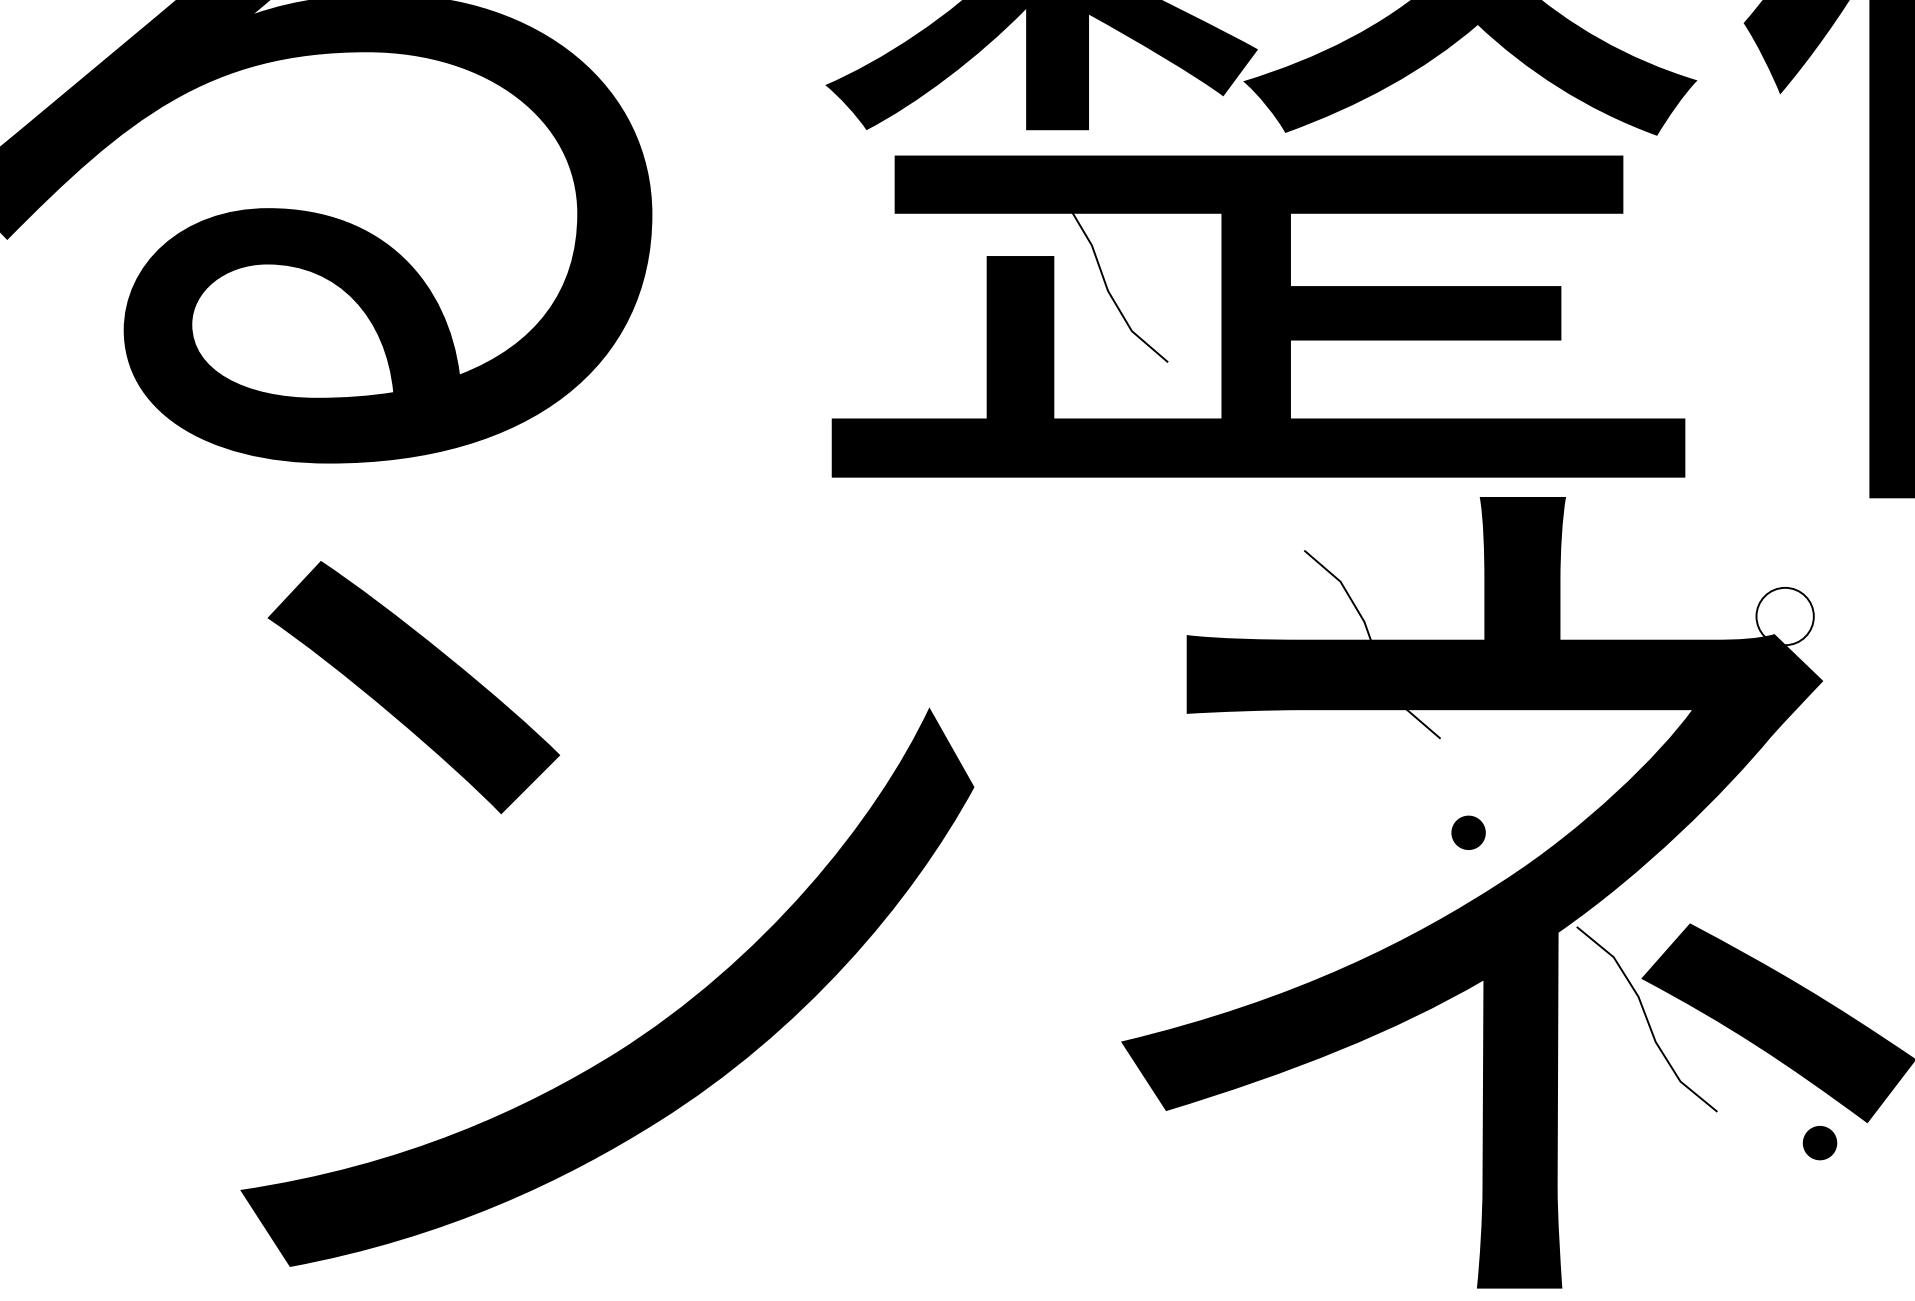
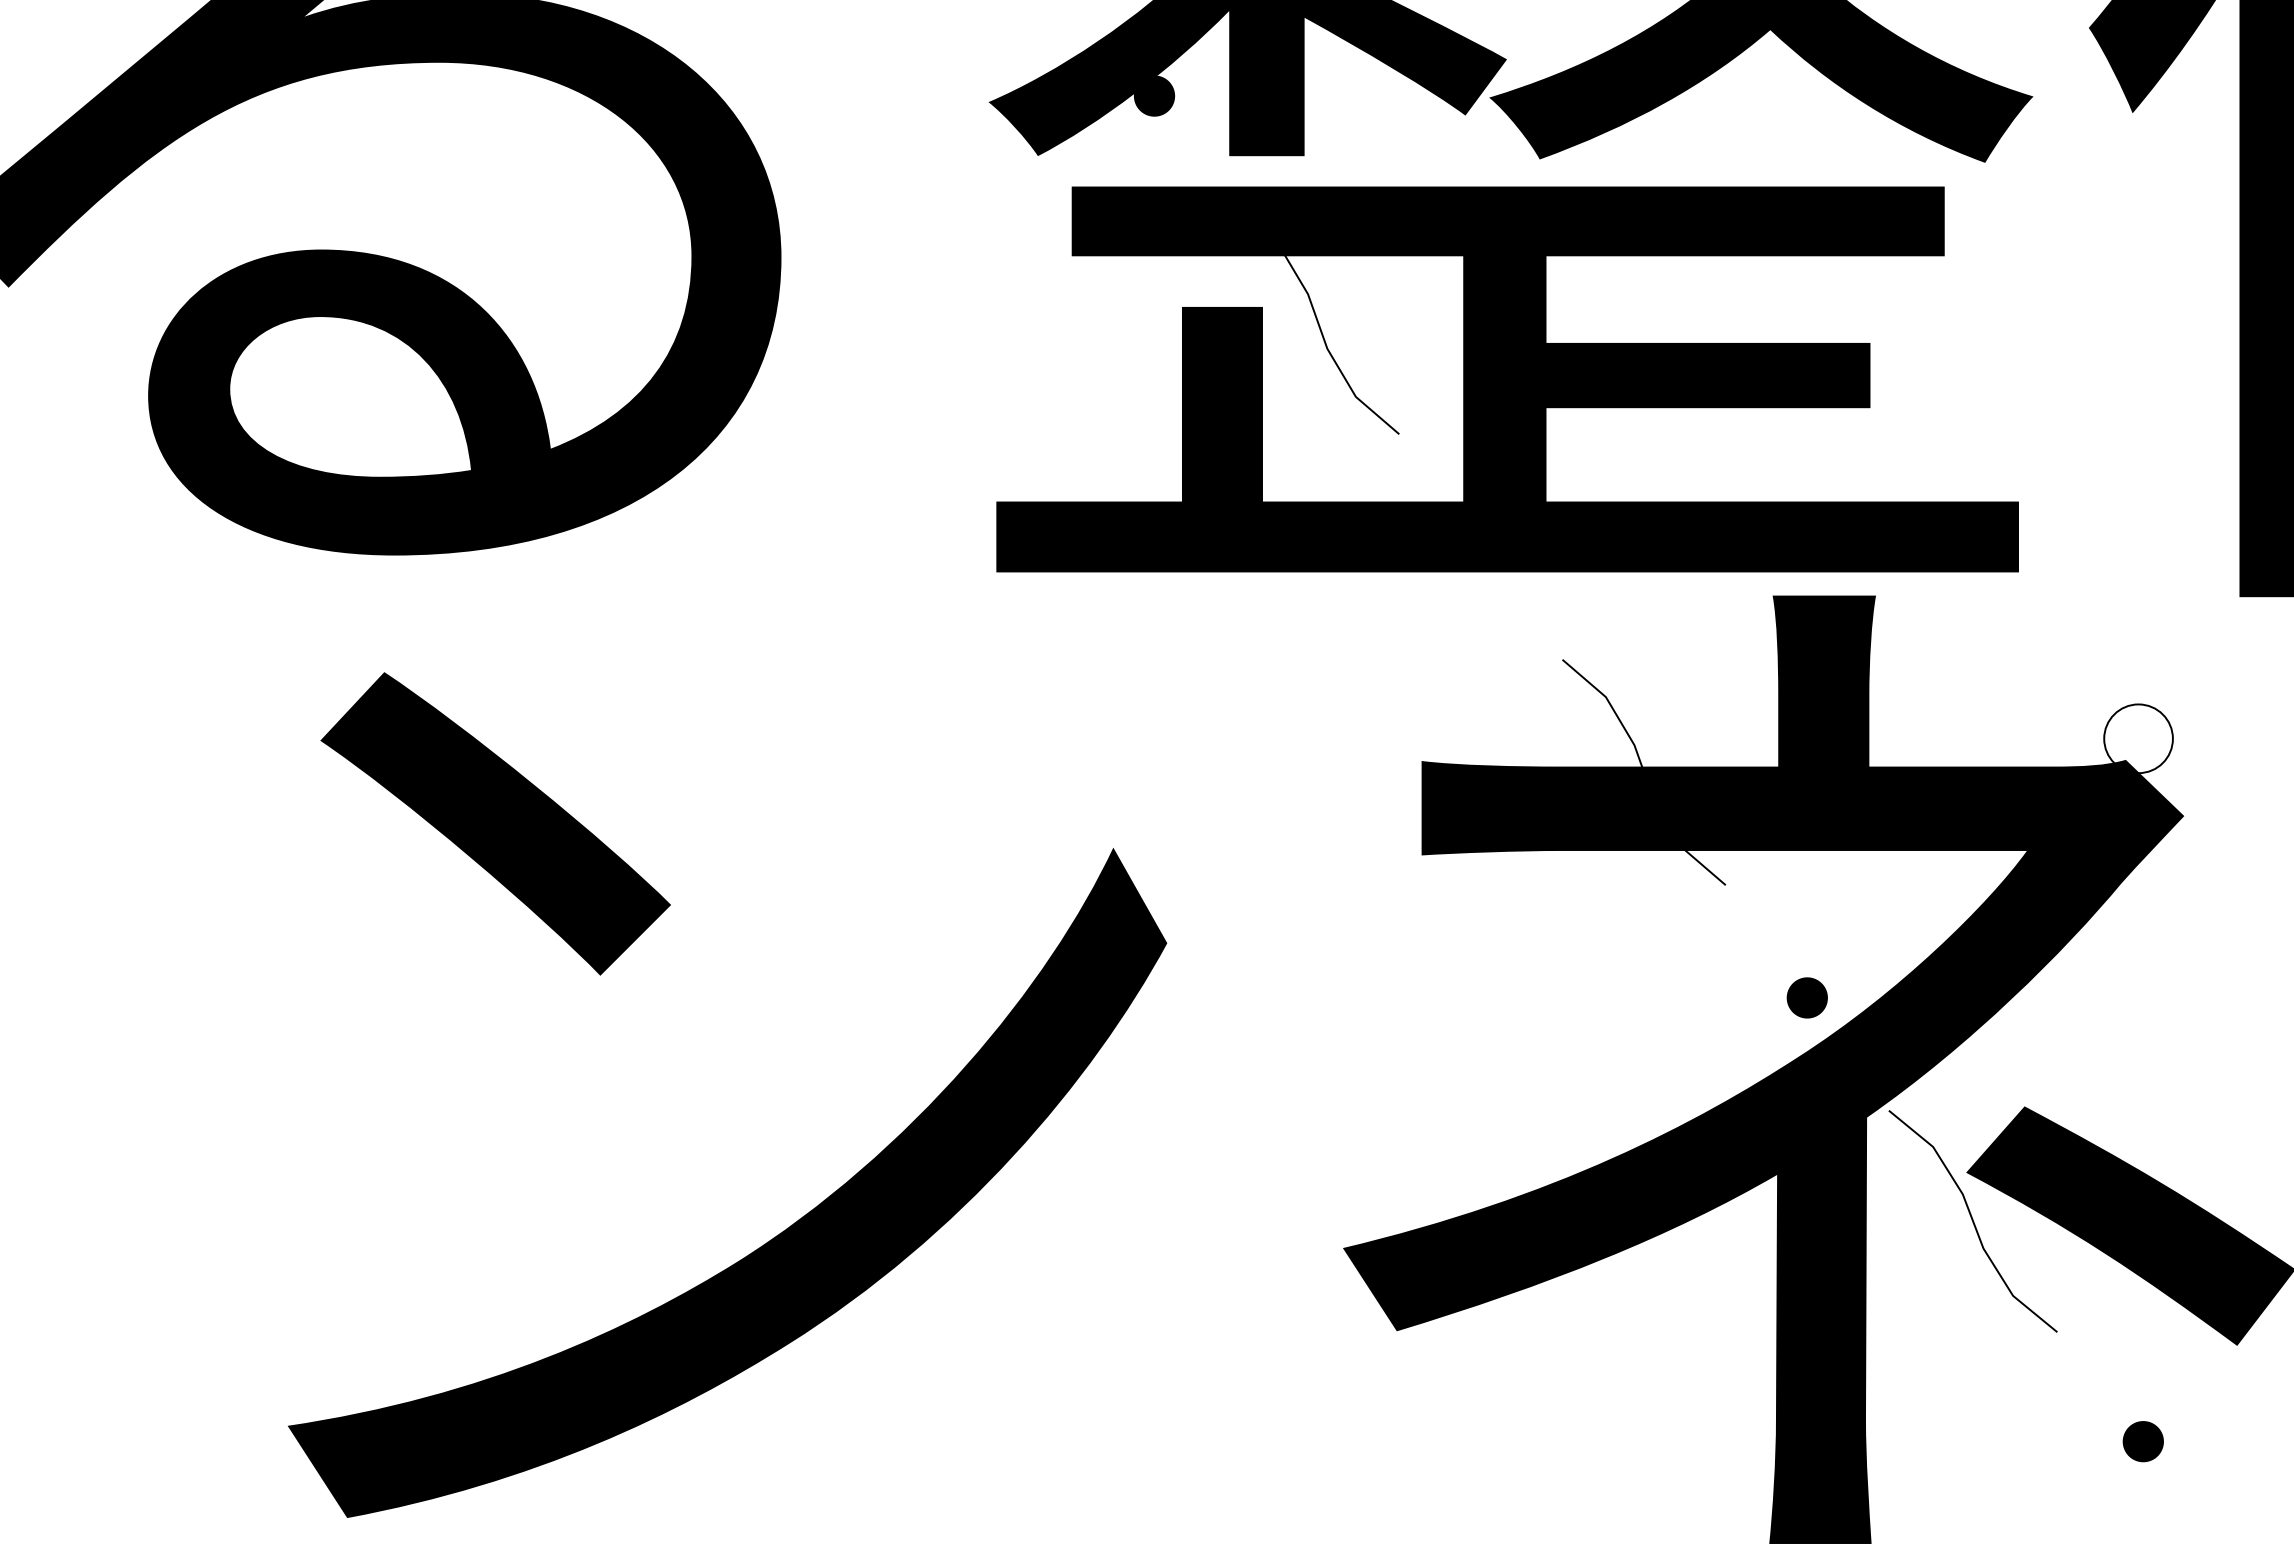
fill: (963, 79) -> (1154, 95), added
part: (1467, 832) -> (1806, 997), moved
part: (1819, 1142) -> (2142, 1441), moved

